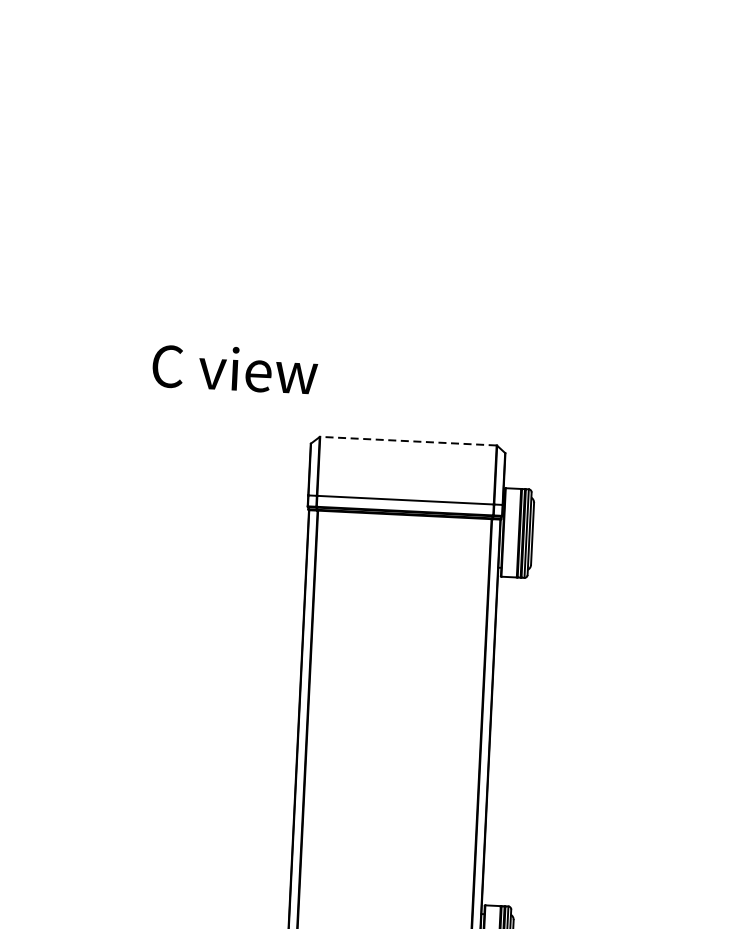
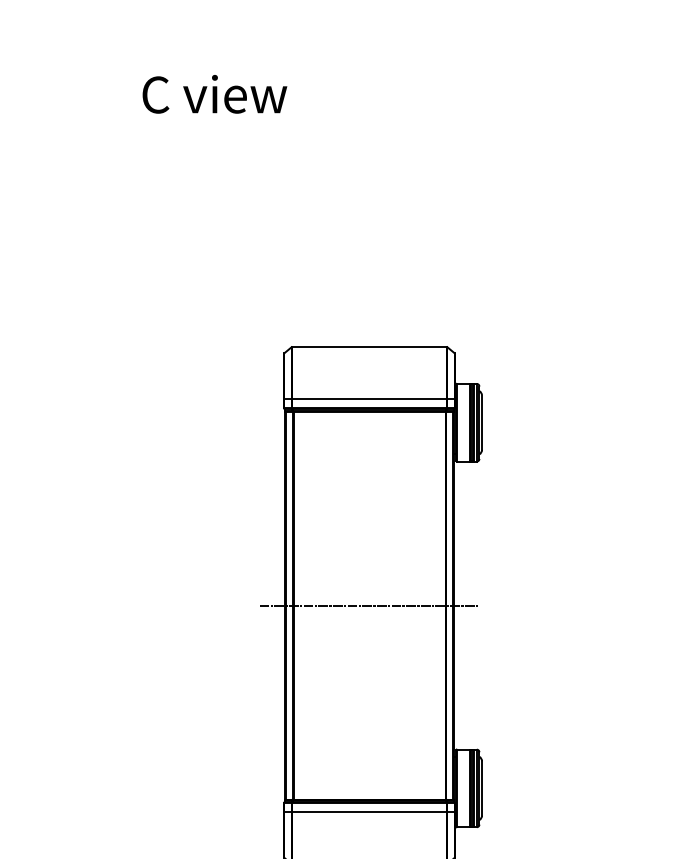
text: (234, 369) -> (214, 94), moved
line: (408, 440) -> (369, 346), dashed -> solid
line: (394, 736) -> (369, 605), added

